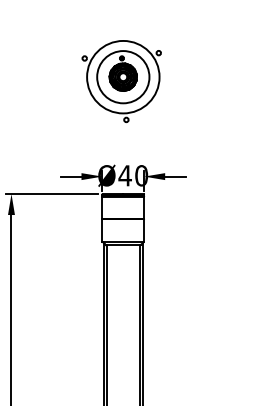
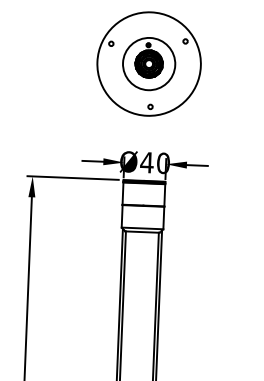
circle: (123, 76) -> (149, 63), size x1.43

